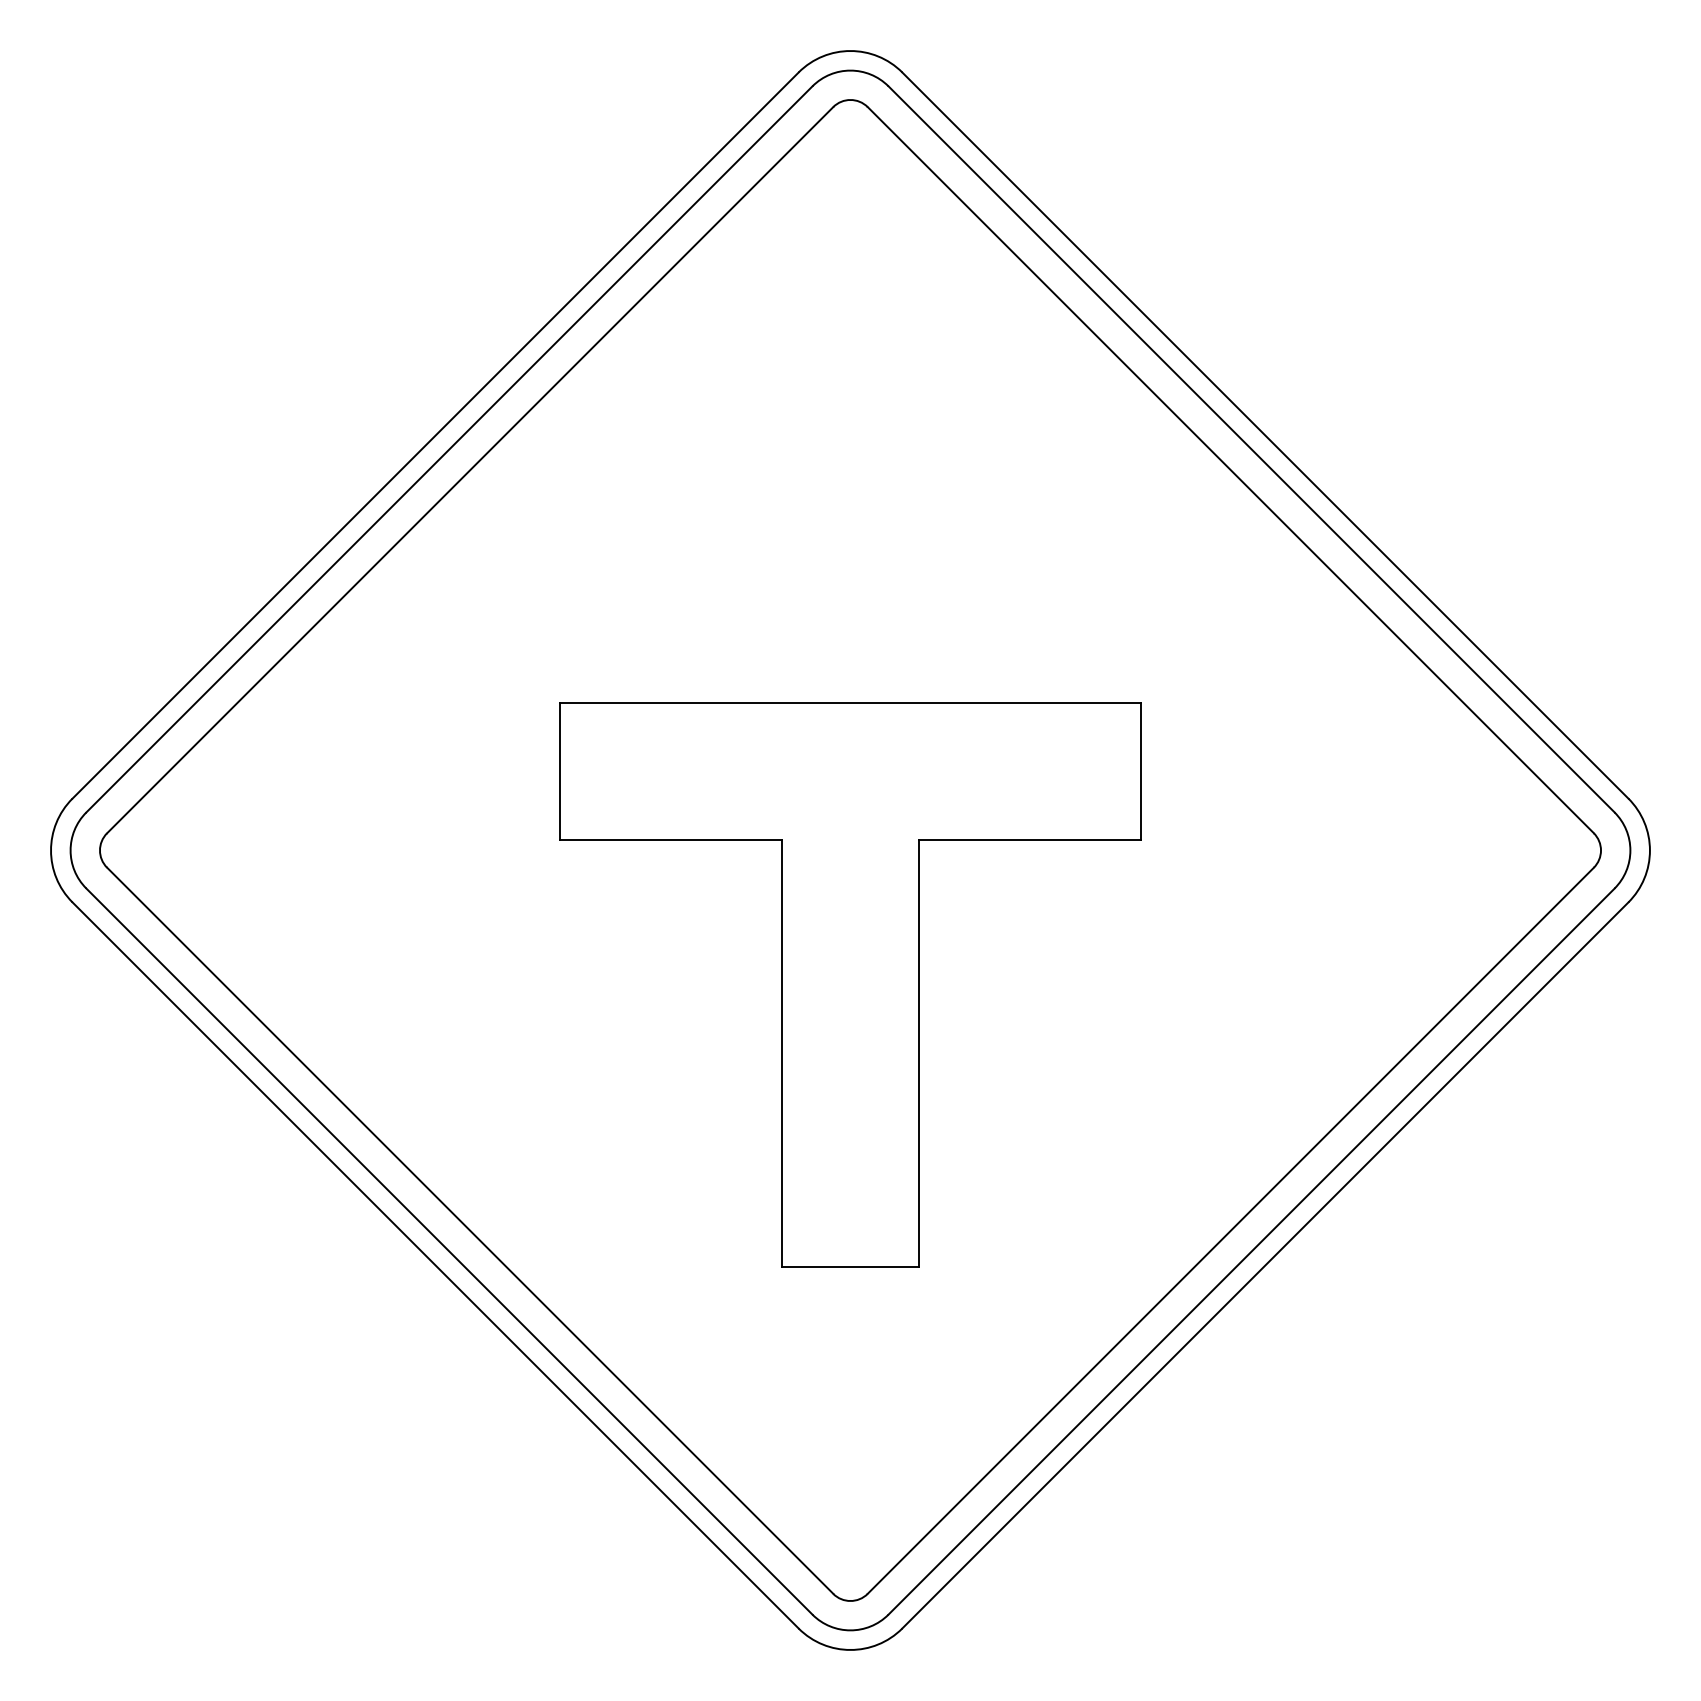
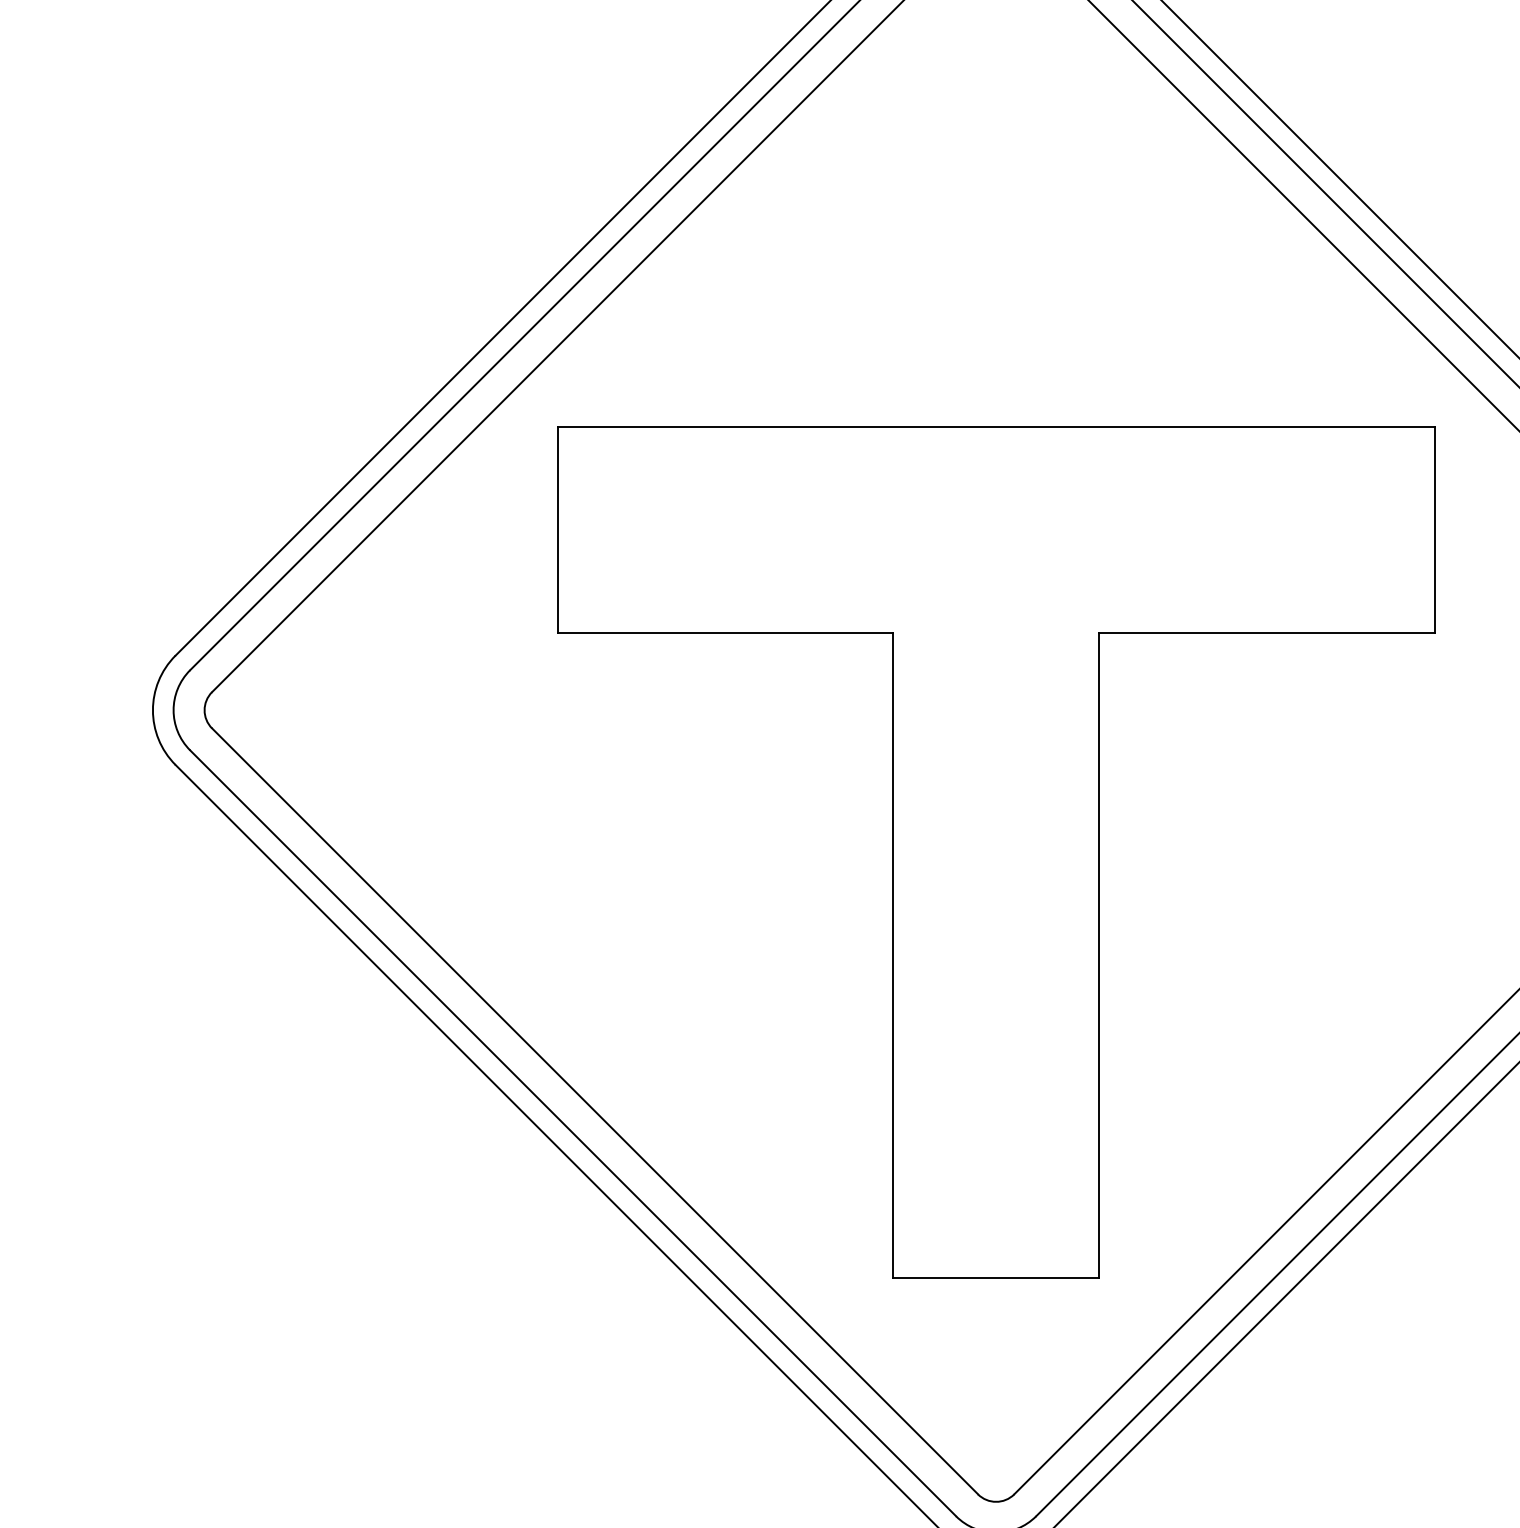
part: (850, 984) -> (996, 851), size x1.43

